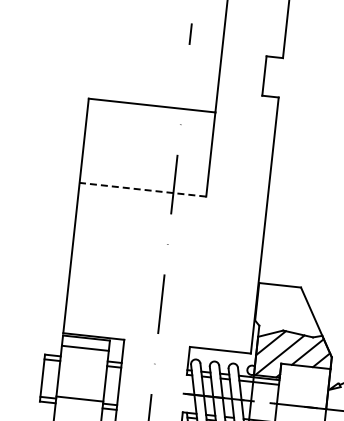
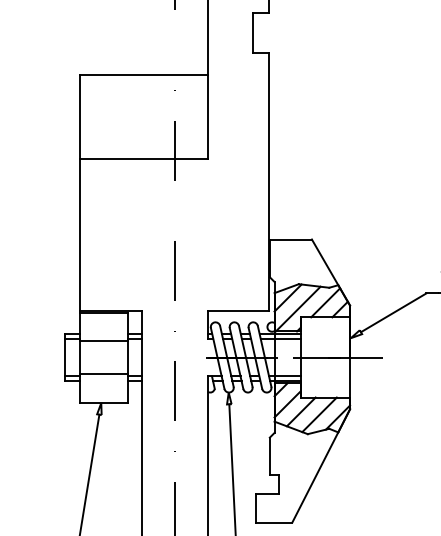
line: (143, 189) -> (144, 159), dashed -> solid
line: (84, 348) -> (103, 341), moved

